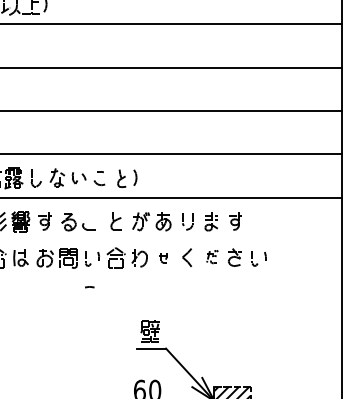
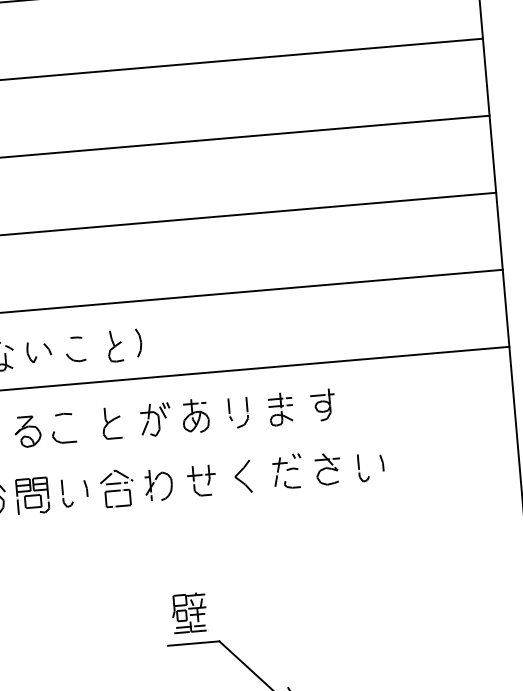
part: (212, 256) -> (287, 470), size x1.43
part: (163, 257) -> (201, 480), size x1.67
part: (89, 287) -> (63, 414), moved

